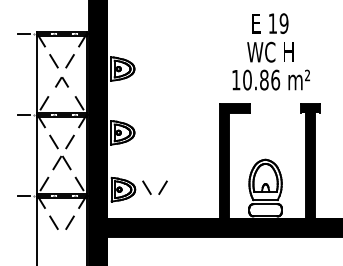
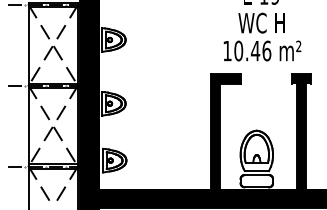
text: (263, 79) -> (254, 50), 10.86 -> 10.46
part: (61, 82) -> (52, 53), size x1.43
part: (154, 187) -> (145, 158), removed

